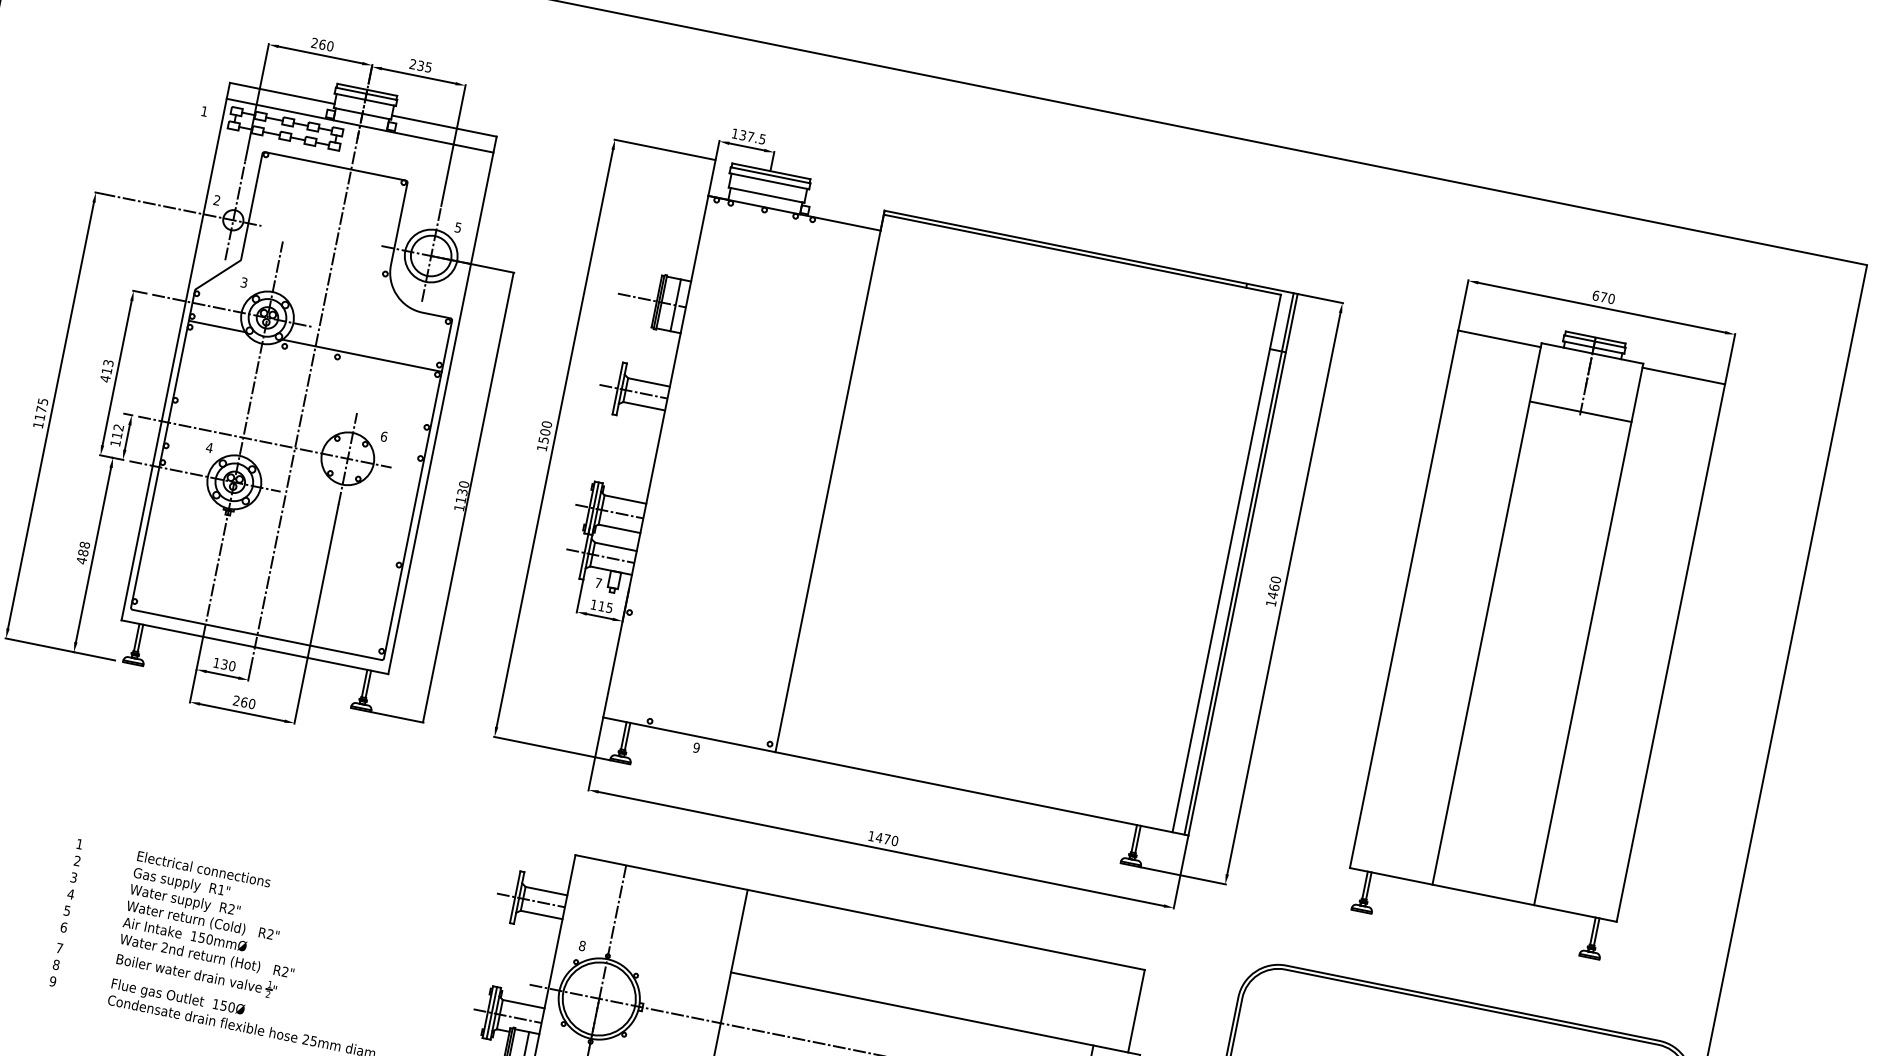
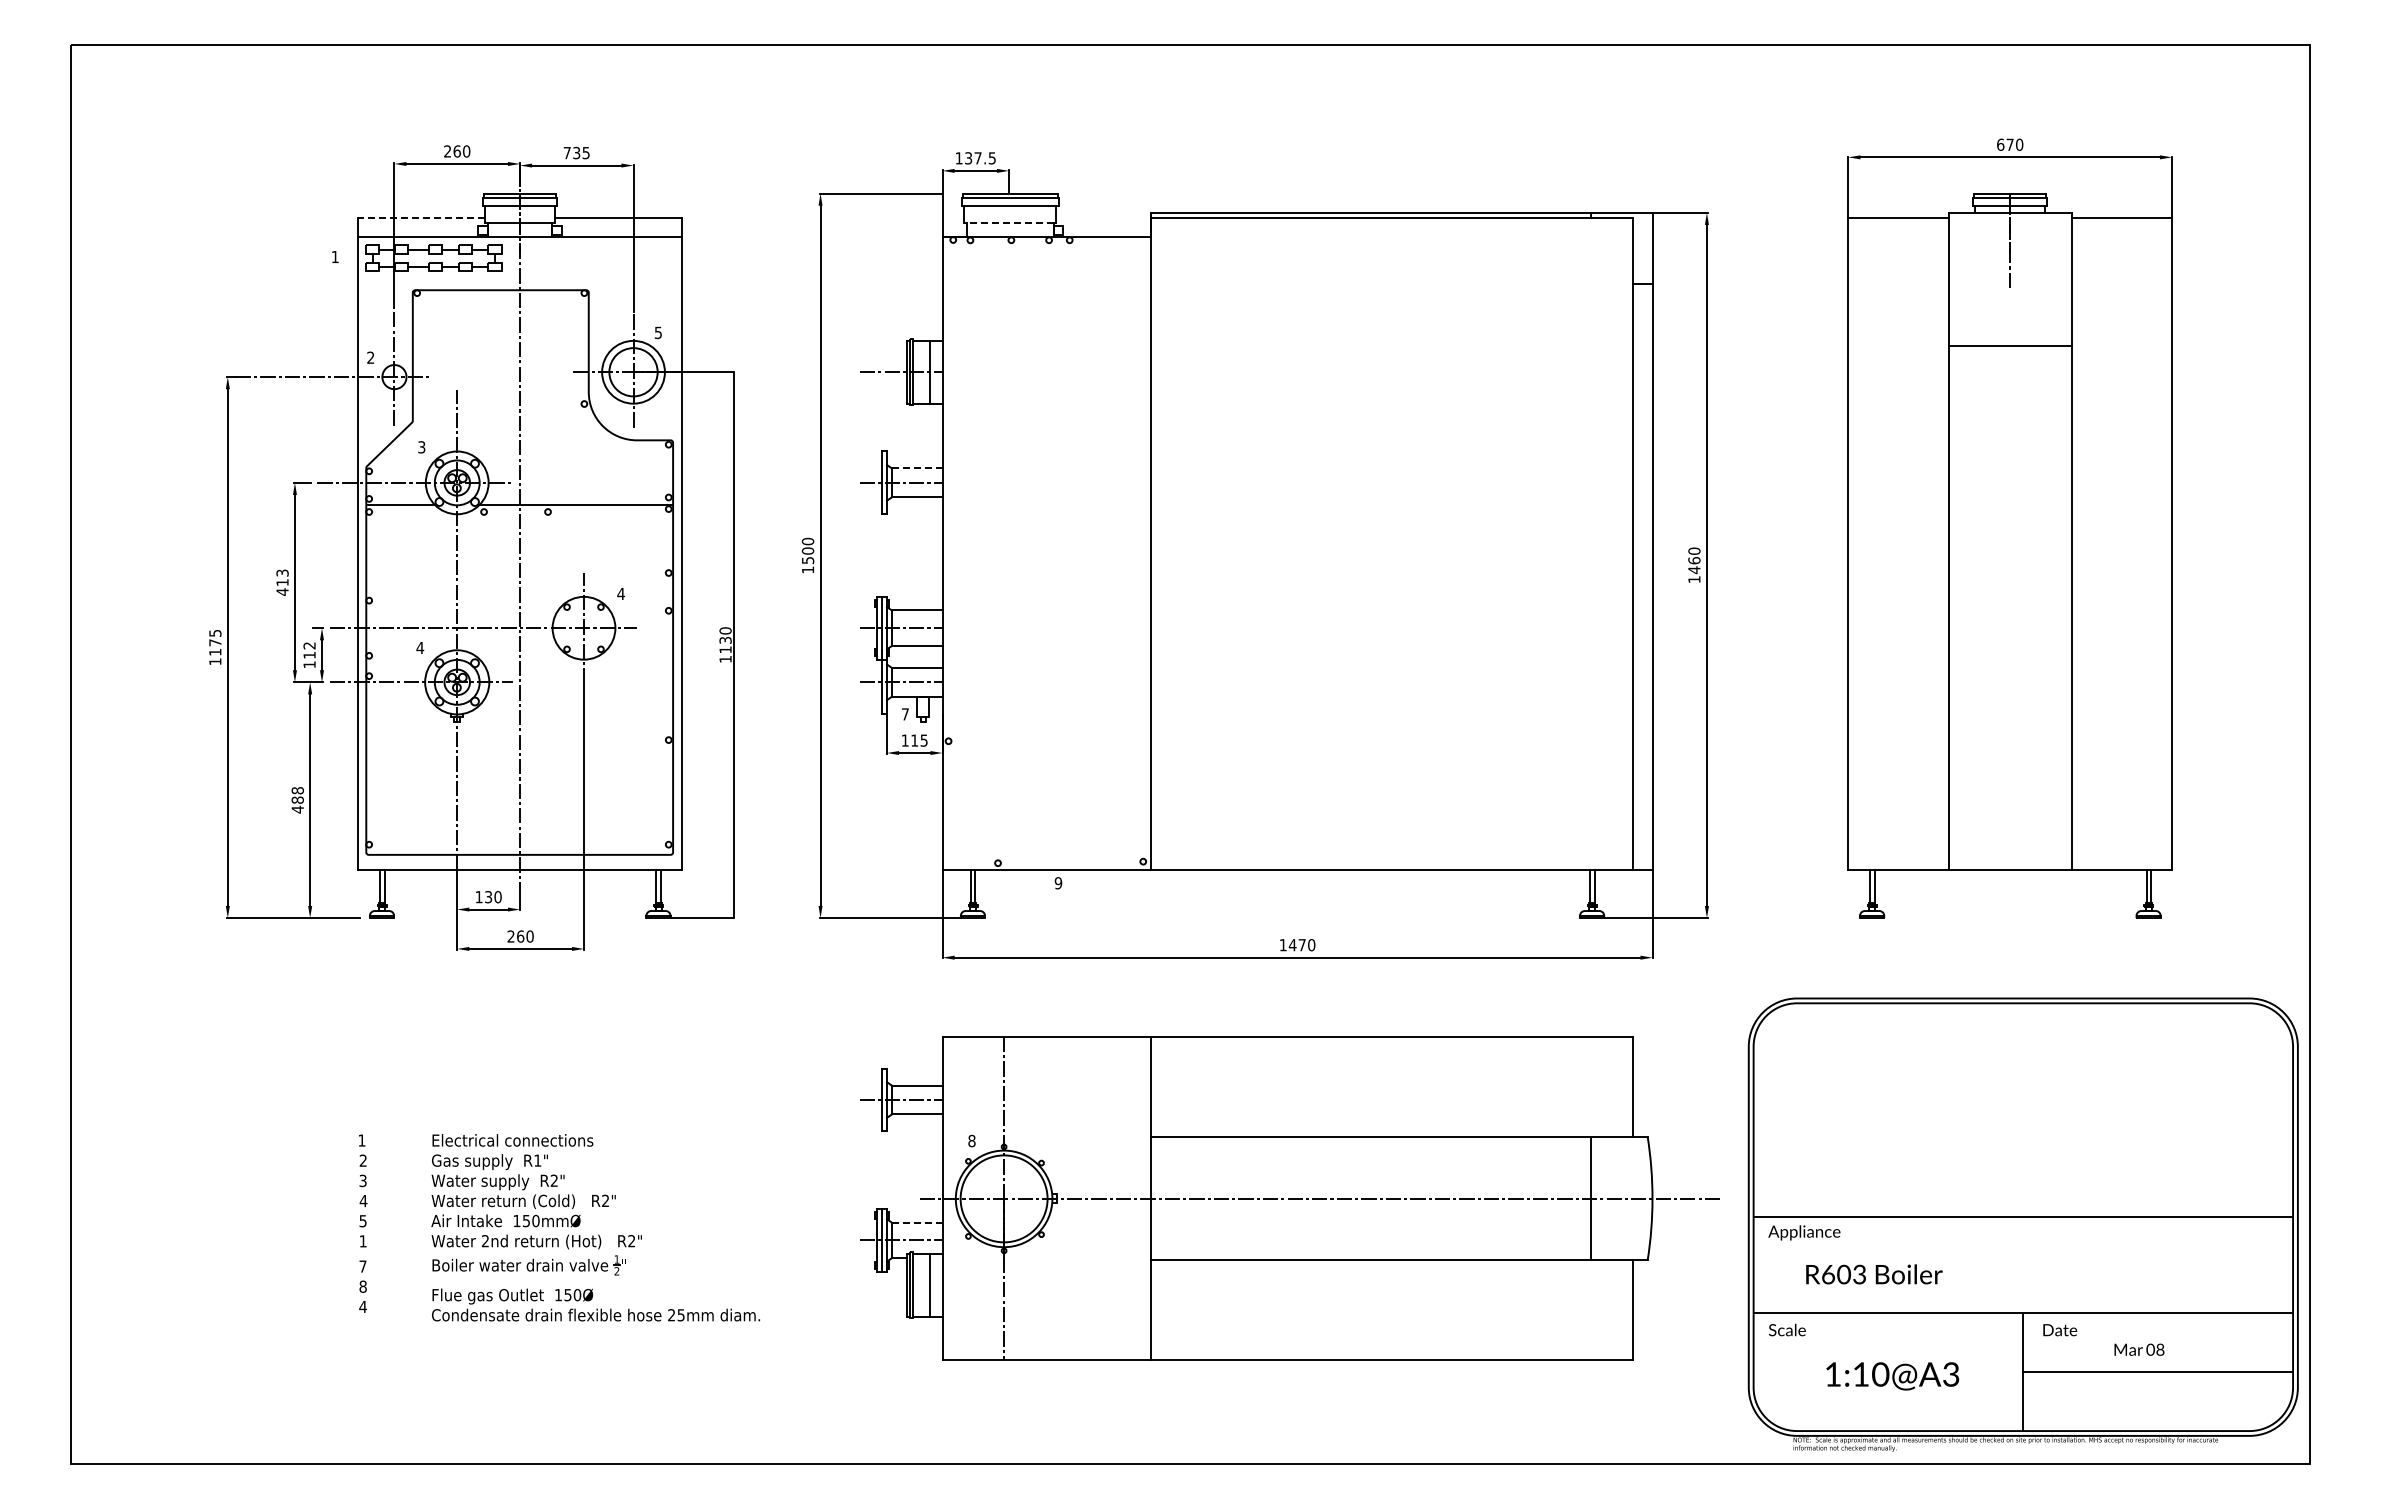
text: (412, 63) -> (566, 152), 235 -> 735
line: (282, 93) -> (421, 217), solid -> dashed
line: (766, 195) -> (1009, 222), solid -> dashed
line: (649, 382) -> (917, 468), solid -> dashed
line: (1580, 411) -> (2009, 345), moved
text: (383, 436) -> (620, 593), 6 -> 4
line: (1239, 563) -> (1647, 540), removed
text: (63, 927) -> (362, 1241), 6 -> 1
text: (52, 981) -> (362, 1306), 9 -> 4
line: (523, 1004) -> (917, 1222), solid -> dashed

